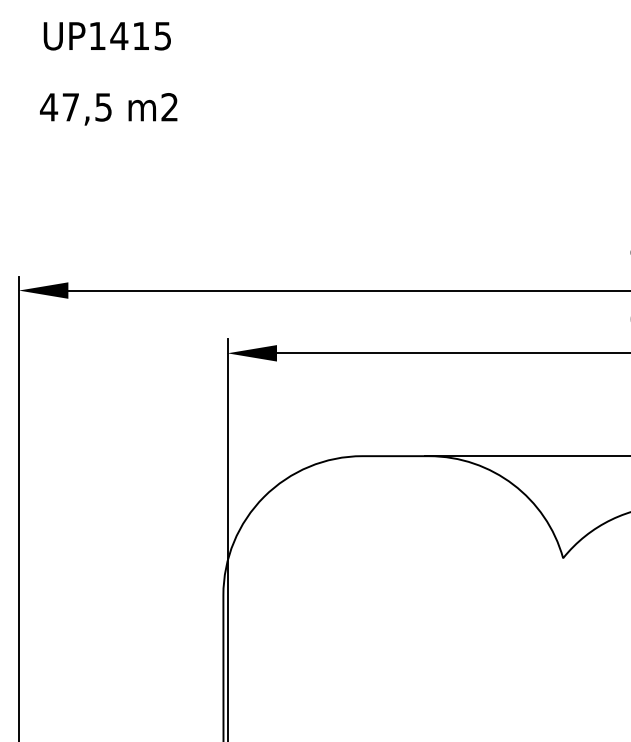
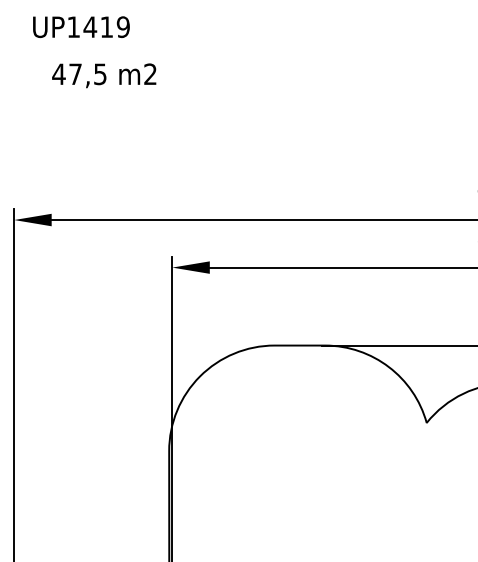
text: (162, 35) -> (123, 26), UP1415 -> UP1419
text: (108, 109) -> (104, 75), moved

